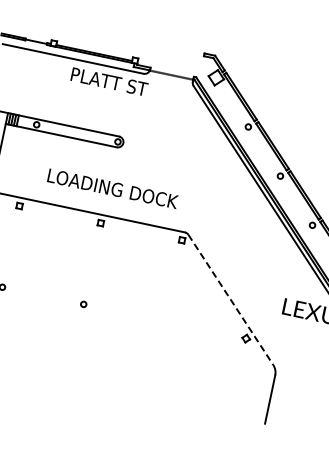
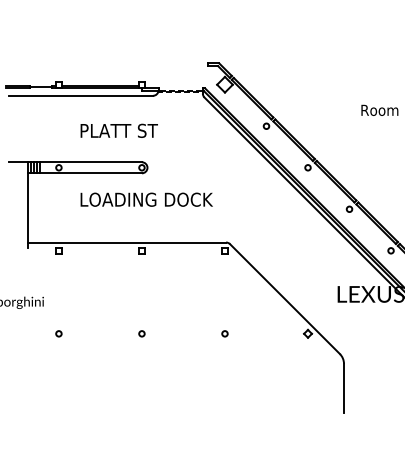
text: (108, 81) -> (118, 130), moved
text: (112, 188) -> (146, 199), moved
line: (230, 300) -> (284, 299), dashed -> solid
circle: (164, 321) -> (224, 333), added

